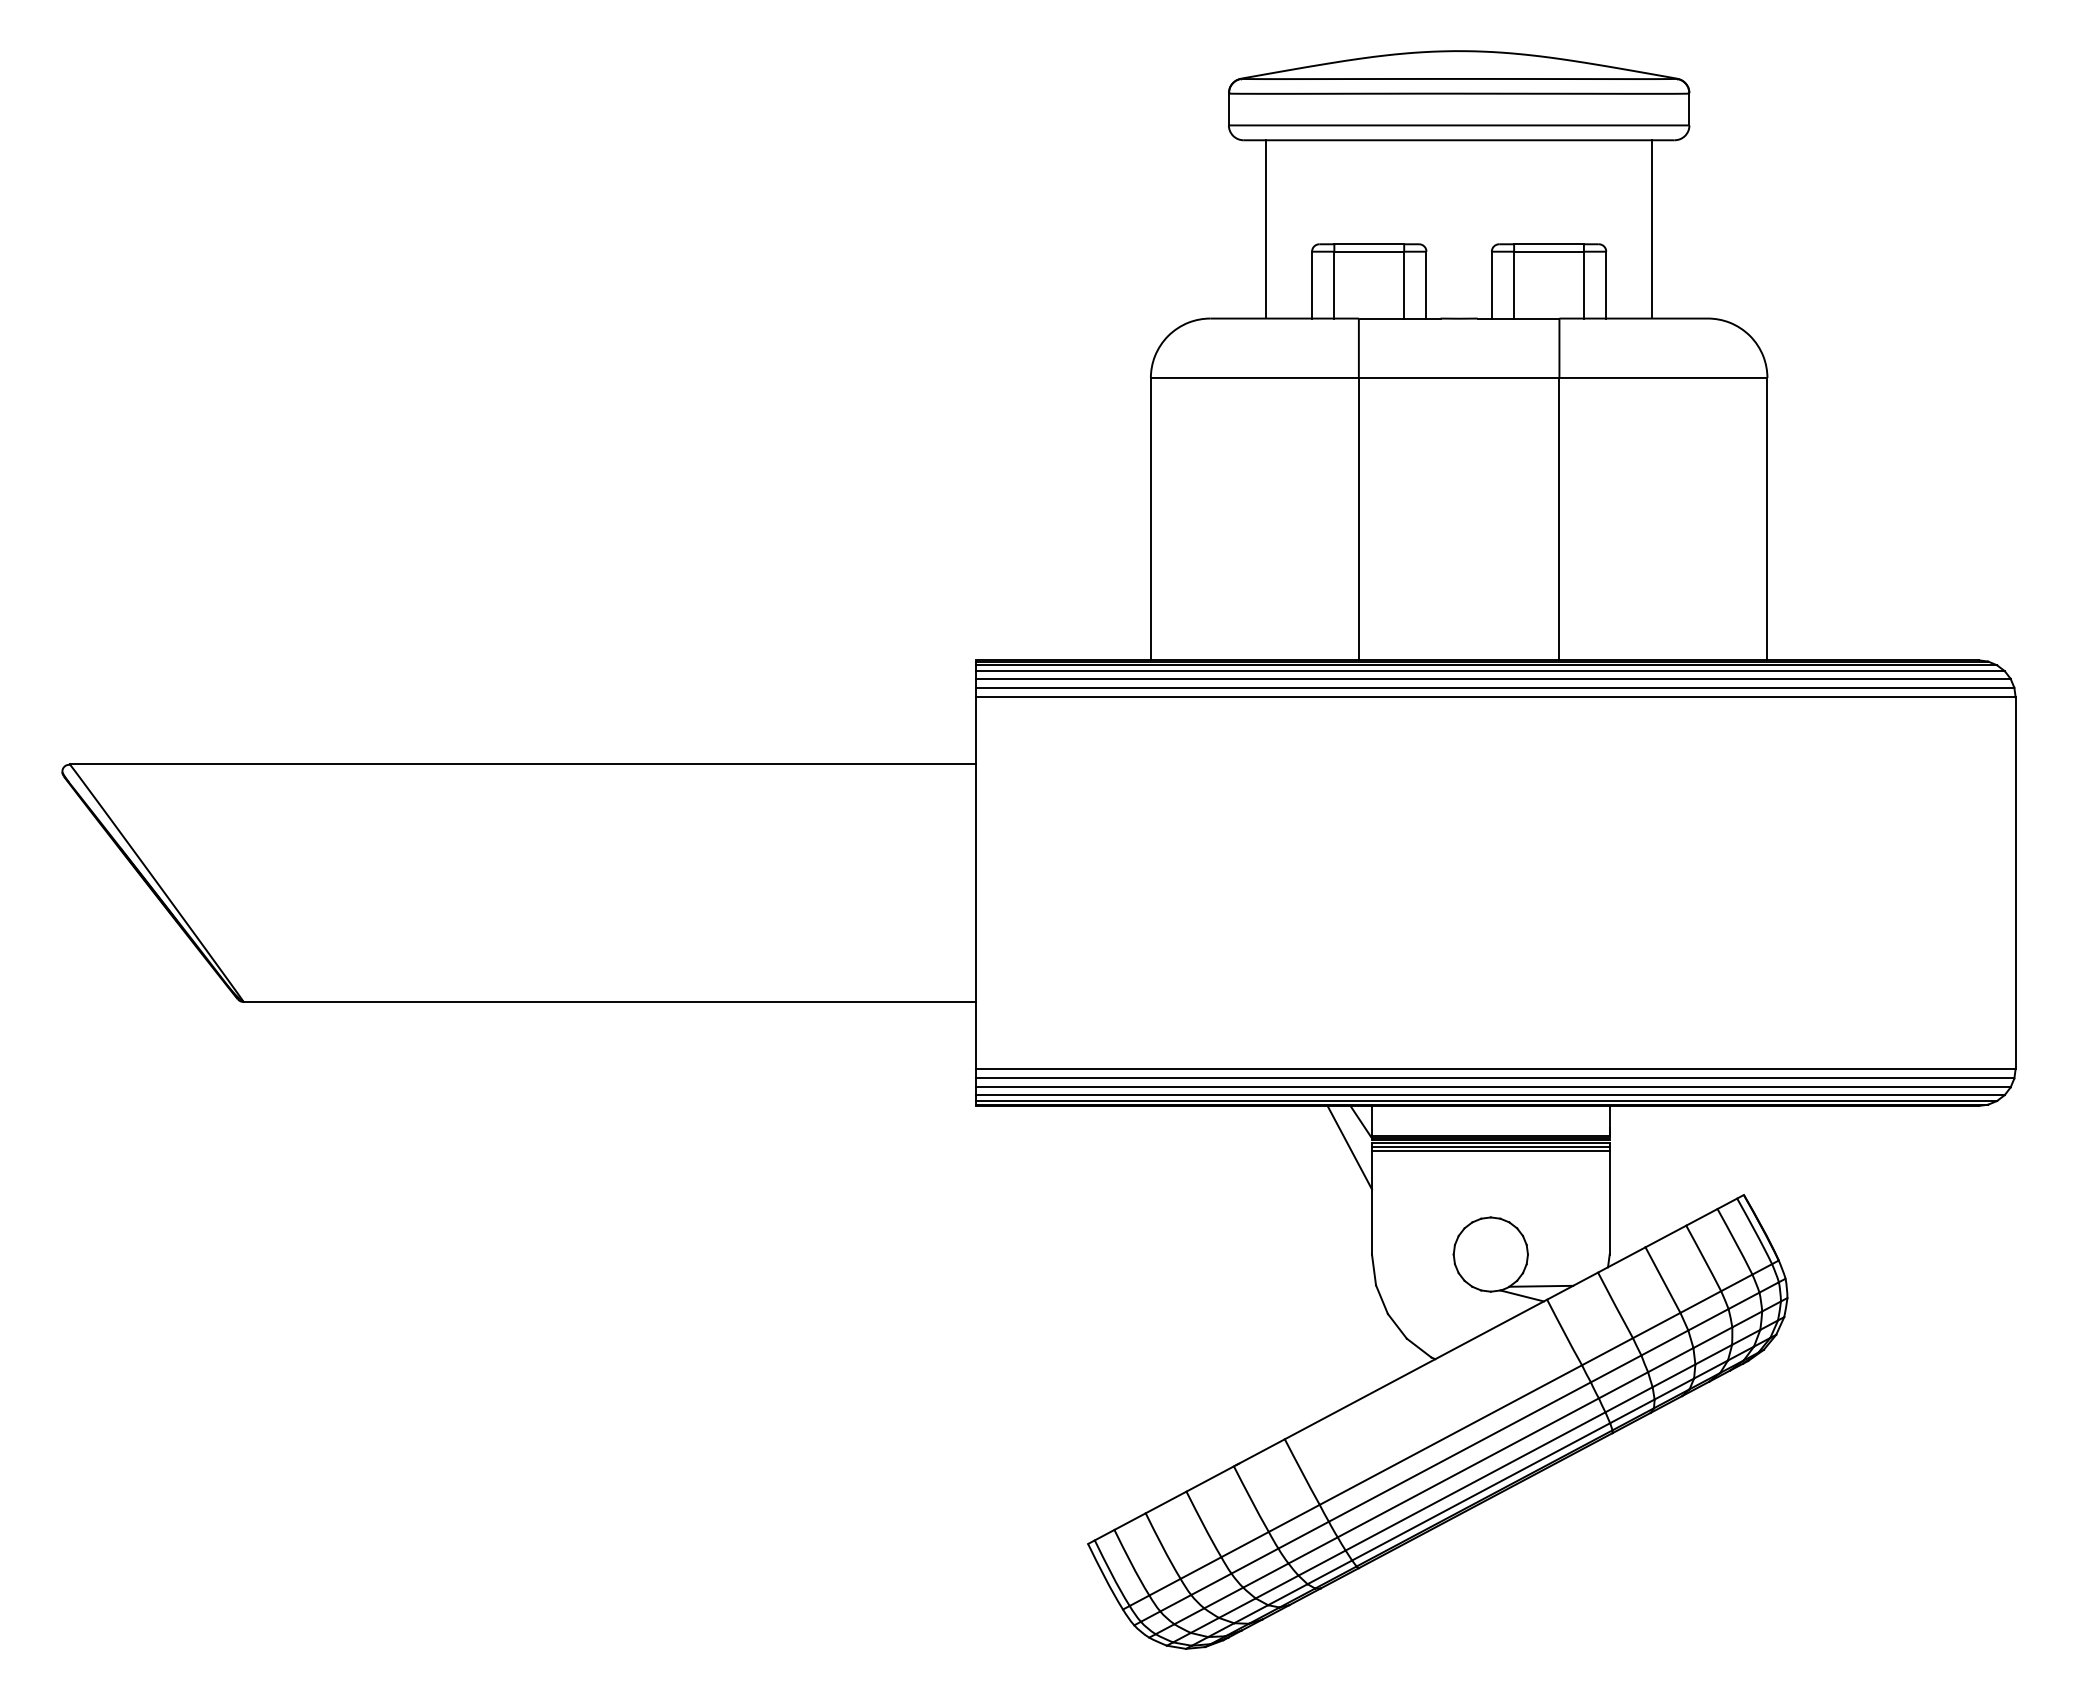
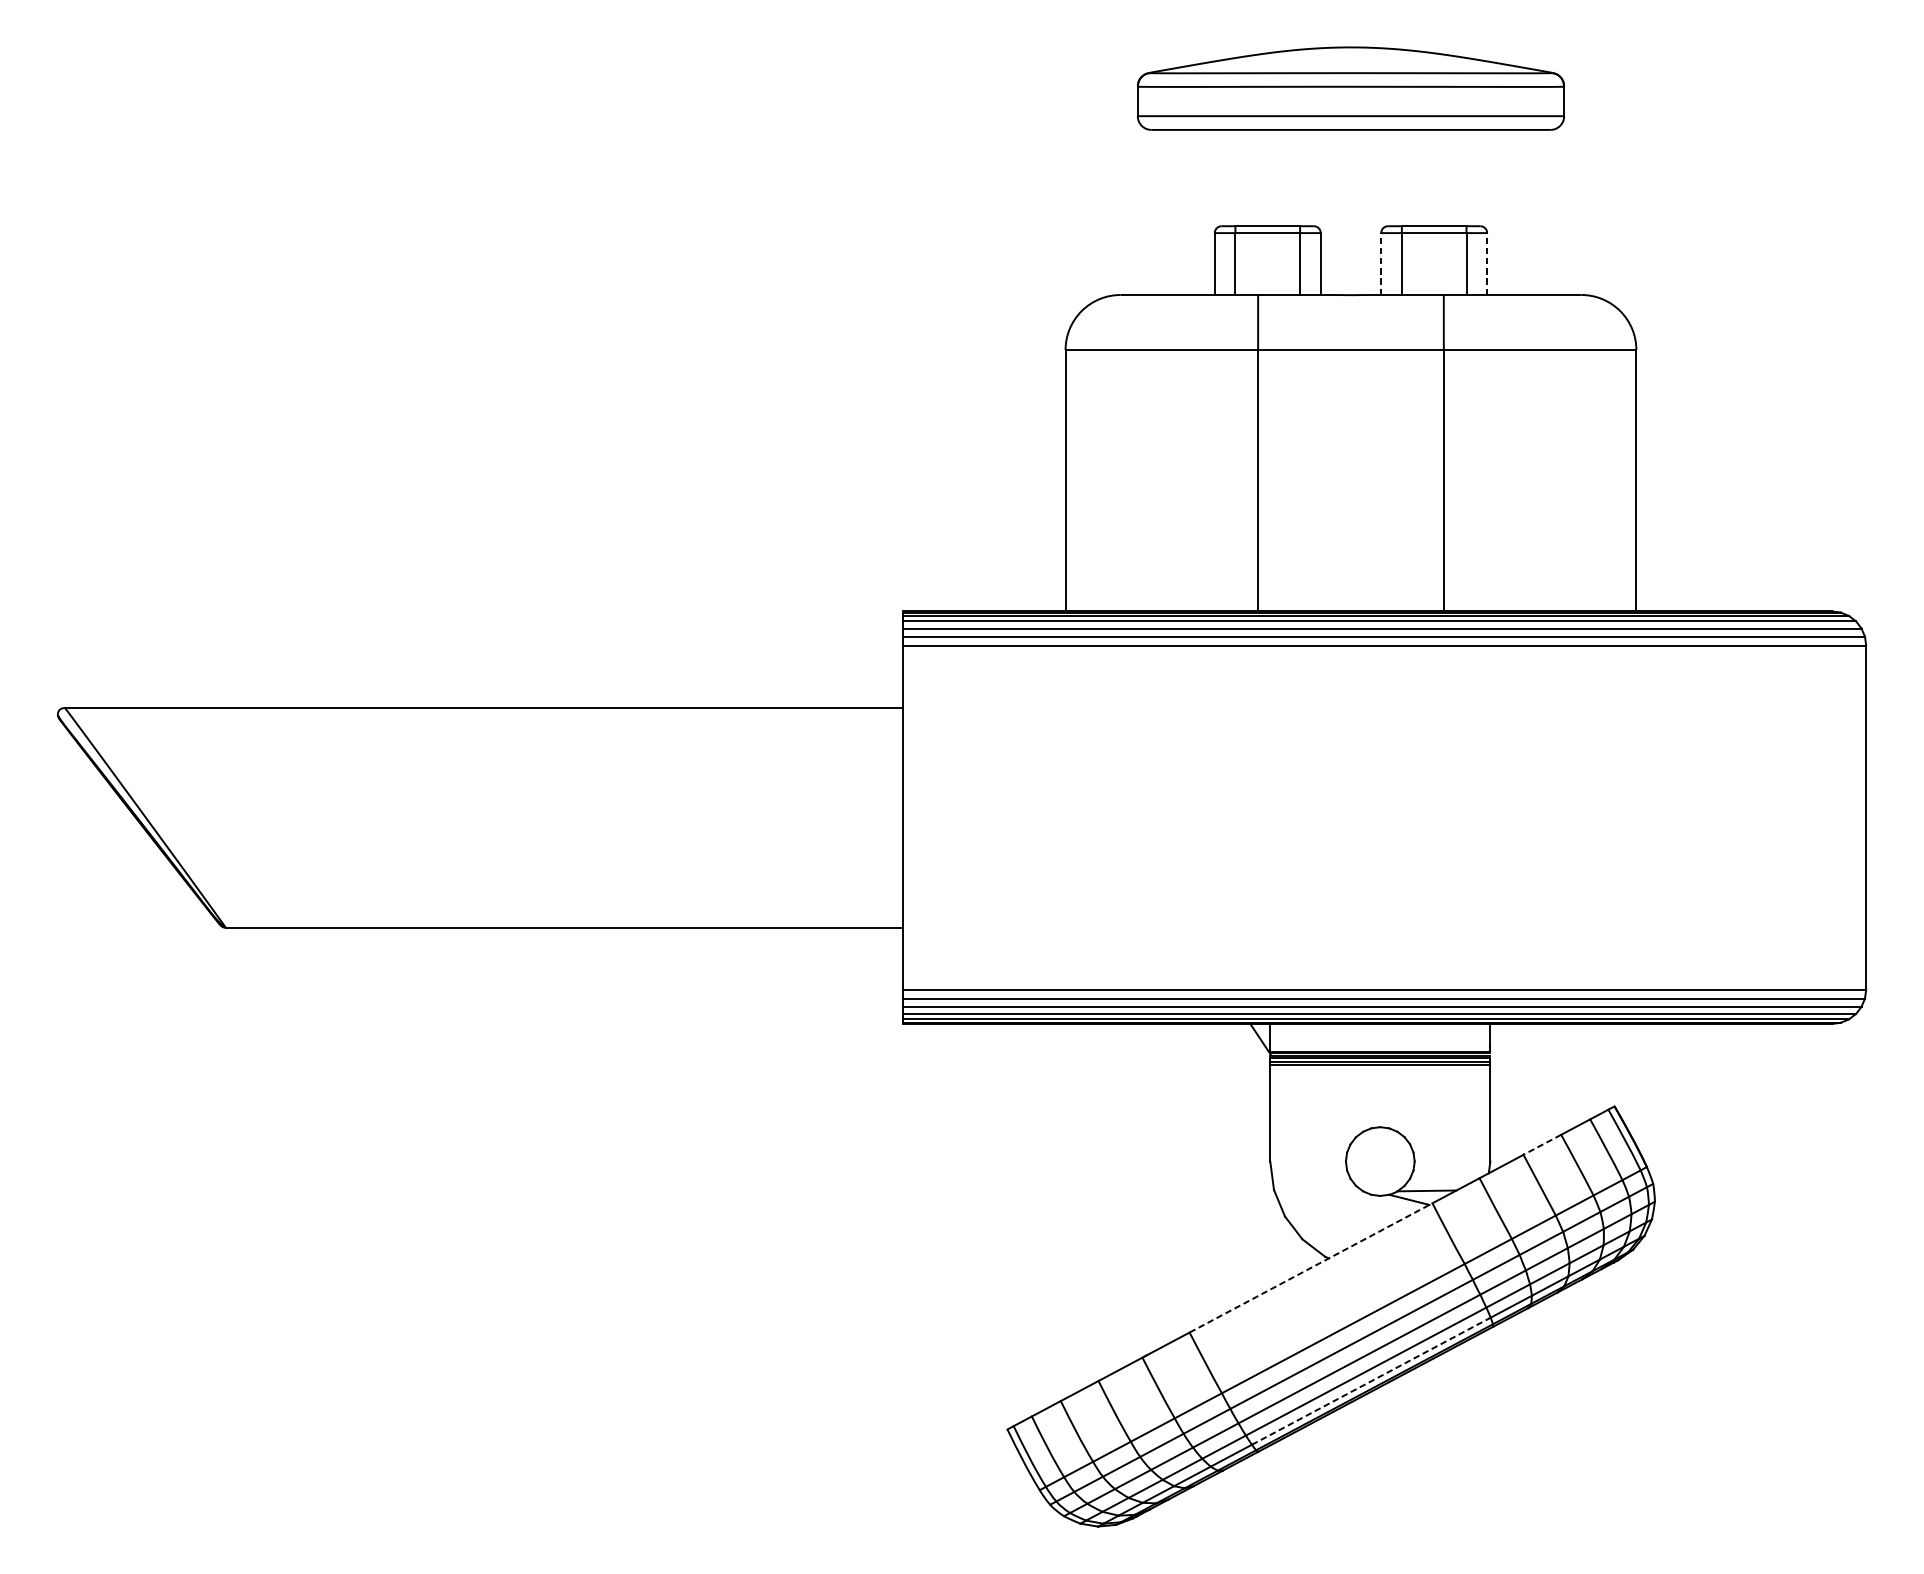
line: (1266, 228) -> (1172, 211), removed
line: (1652, 228) -> (1529, 211), removed
line: (1491, 284) -> (1380, 263), solid -> dashed
line: (1606, 284) -> (1487, 263), solid -> dashed
line: (1349, 1147) -> (1249, 1062), removed
line: (1665, 1236) -> (1542, 1144), solid -> dashed
line: (1416, 1369) -> (1311, 1267), solid -> dashed
line: (1481, 1491) -> (1371, 1380), solid -> dashed

